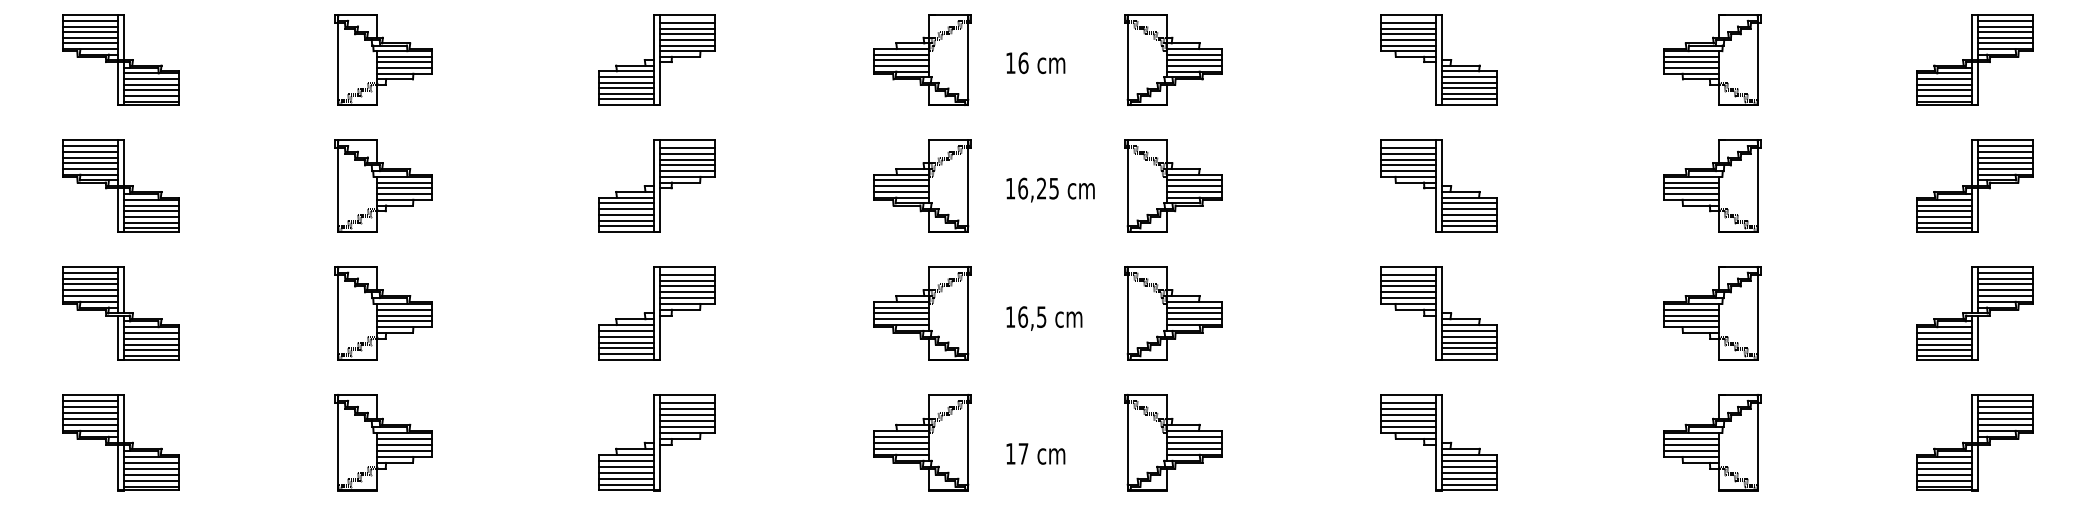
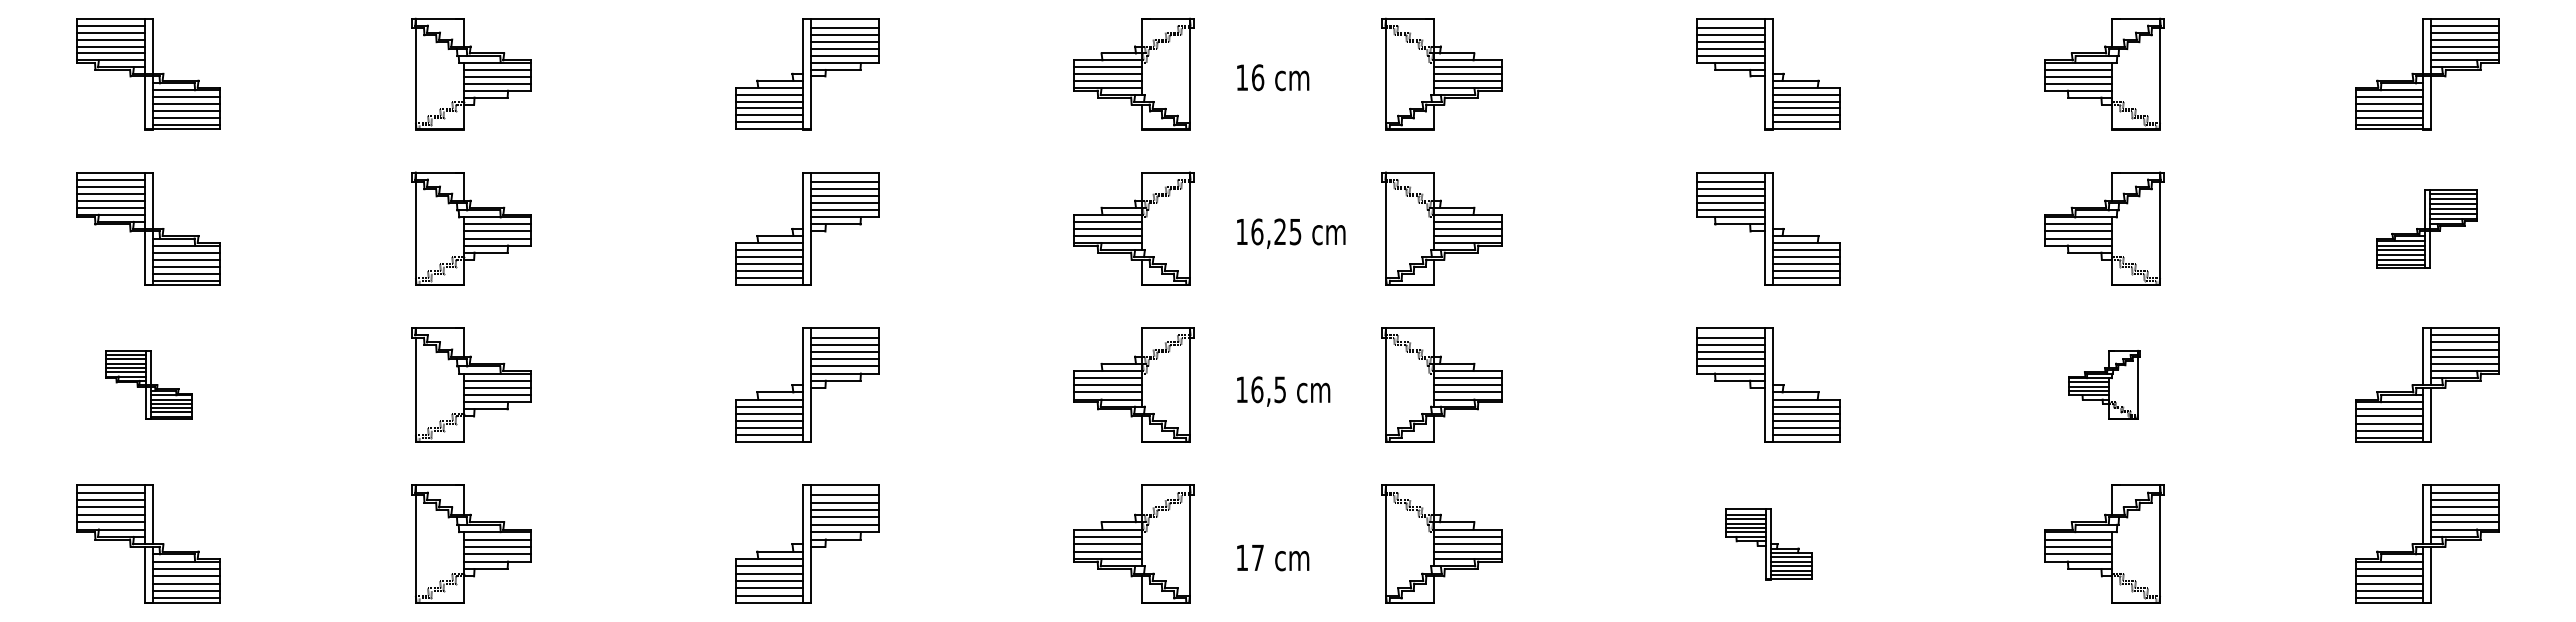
part: (1975, 185) -> (2427, 228), size x0.7
part: (120, 312) -> (148, 384), size x0.6
part: (1712, 312) -> (2104, 384), size x0.6
part: (1438, 442) -> (1768, 543), size x0.6

